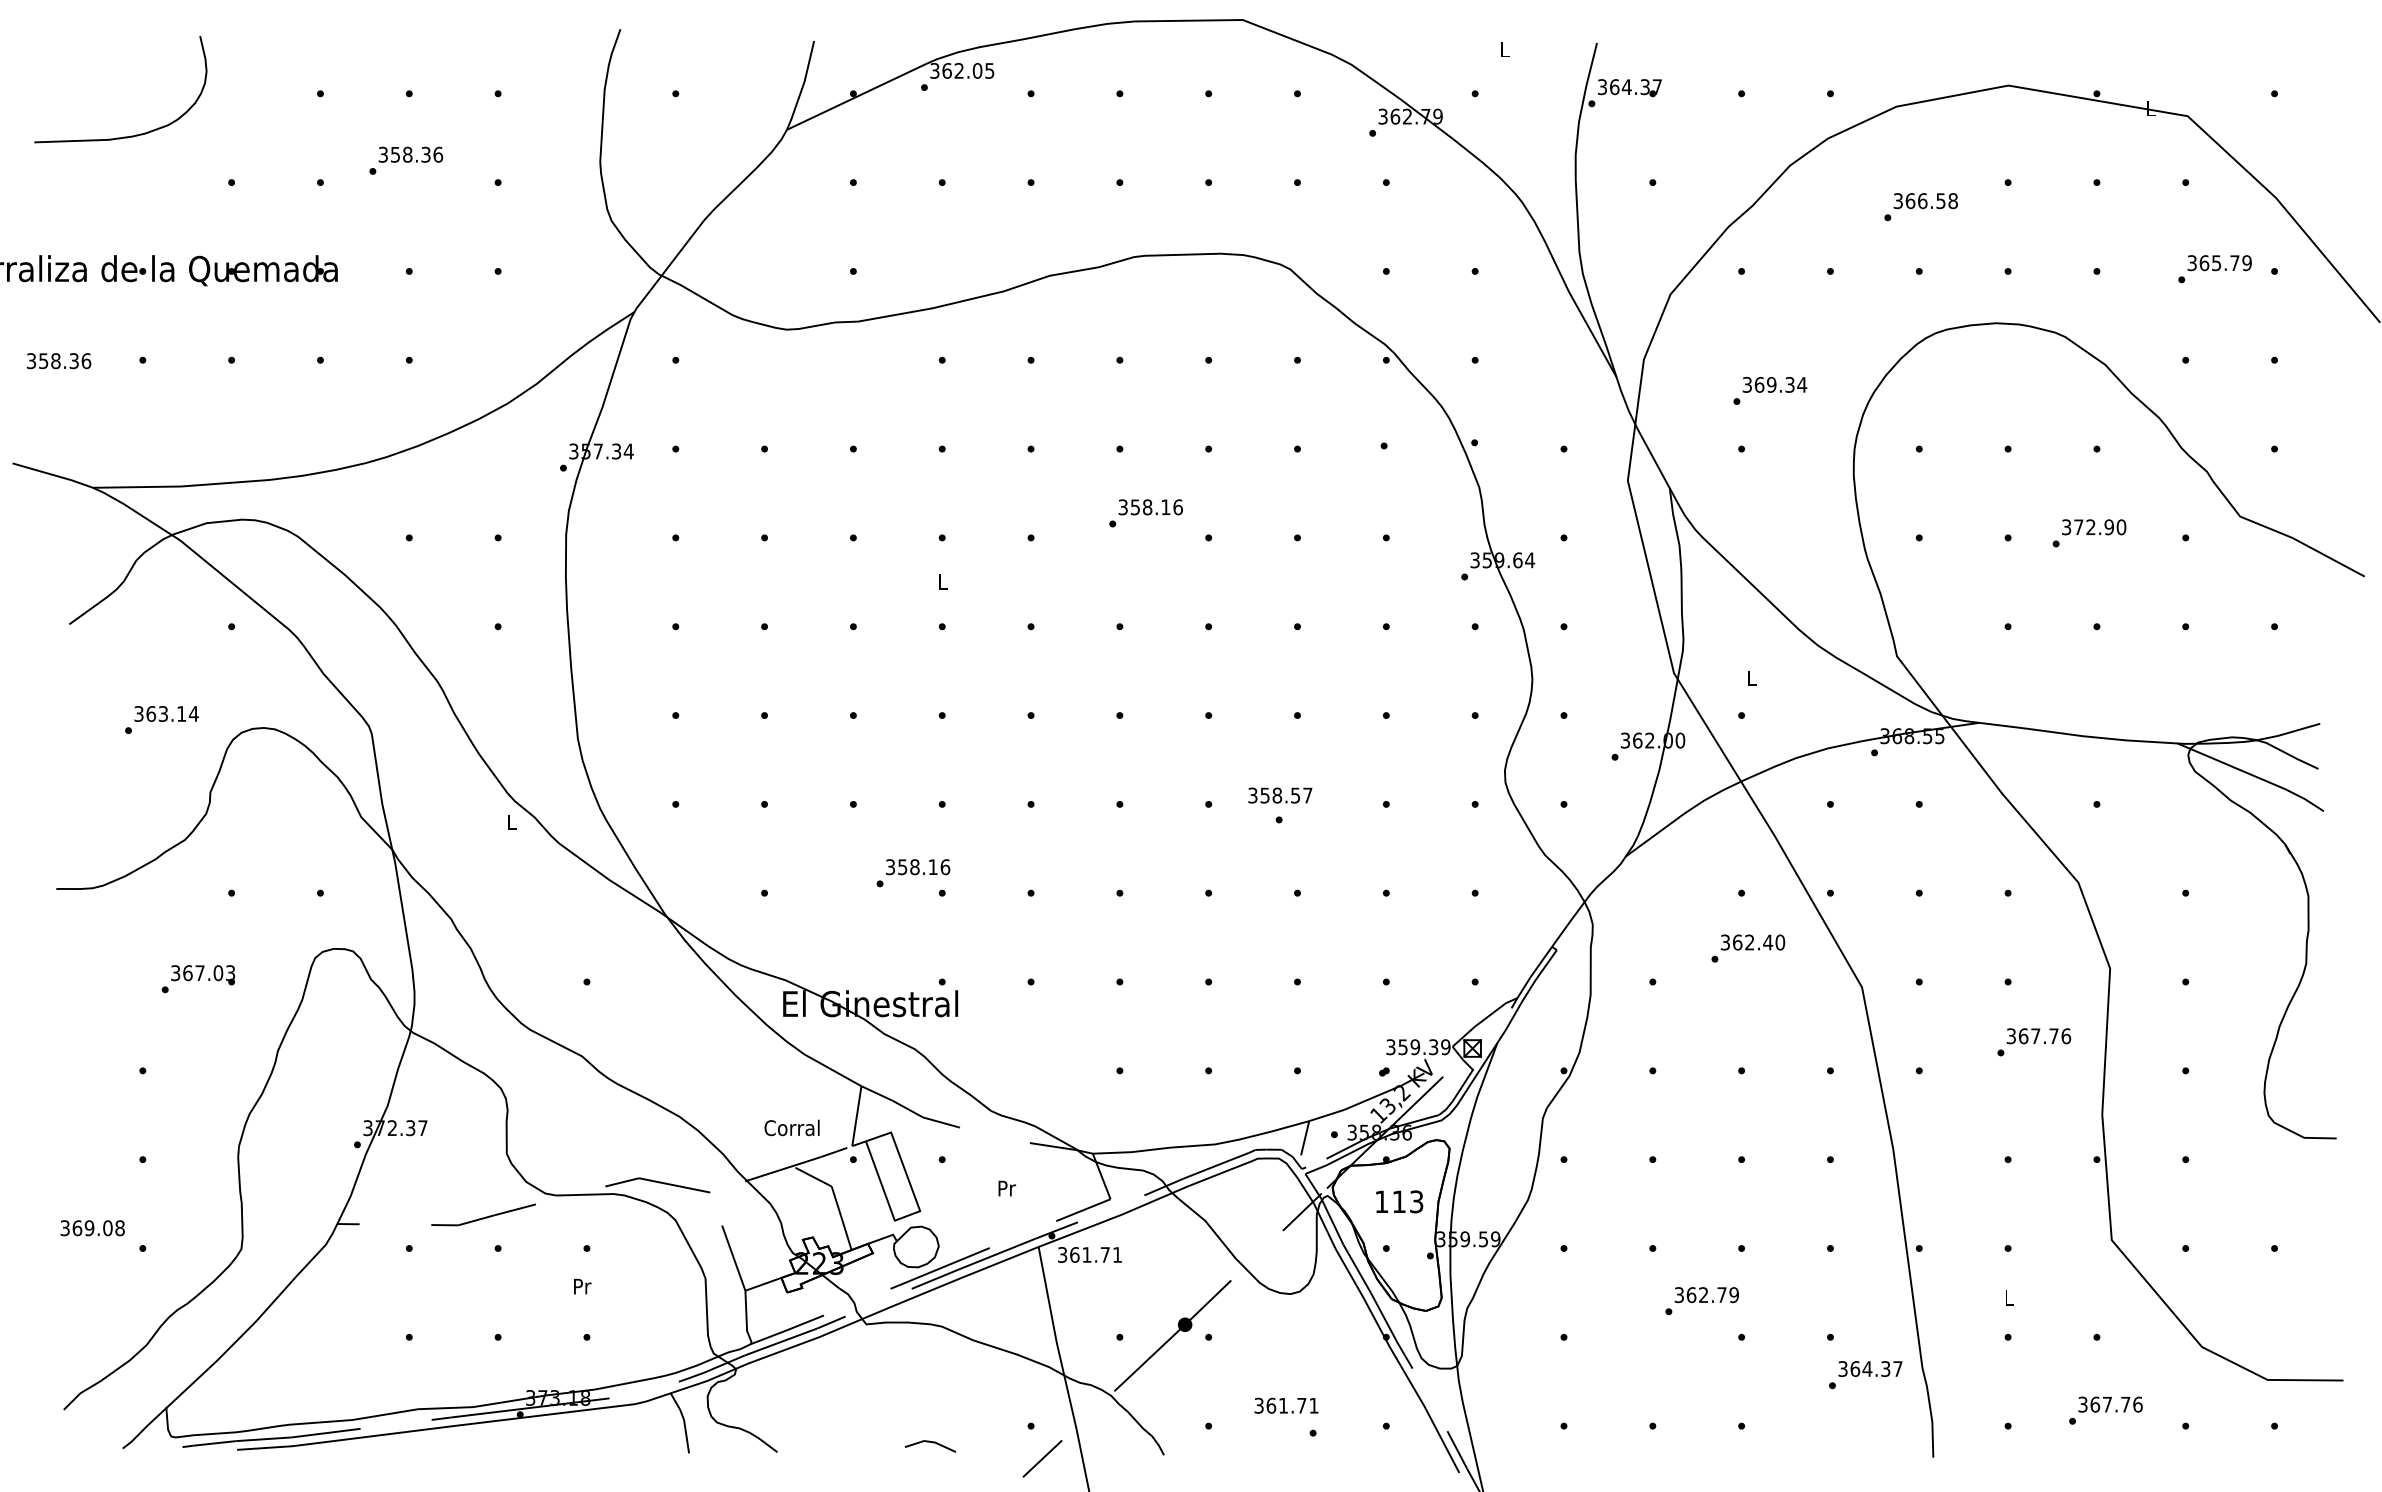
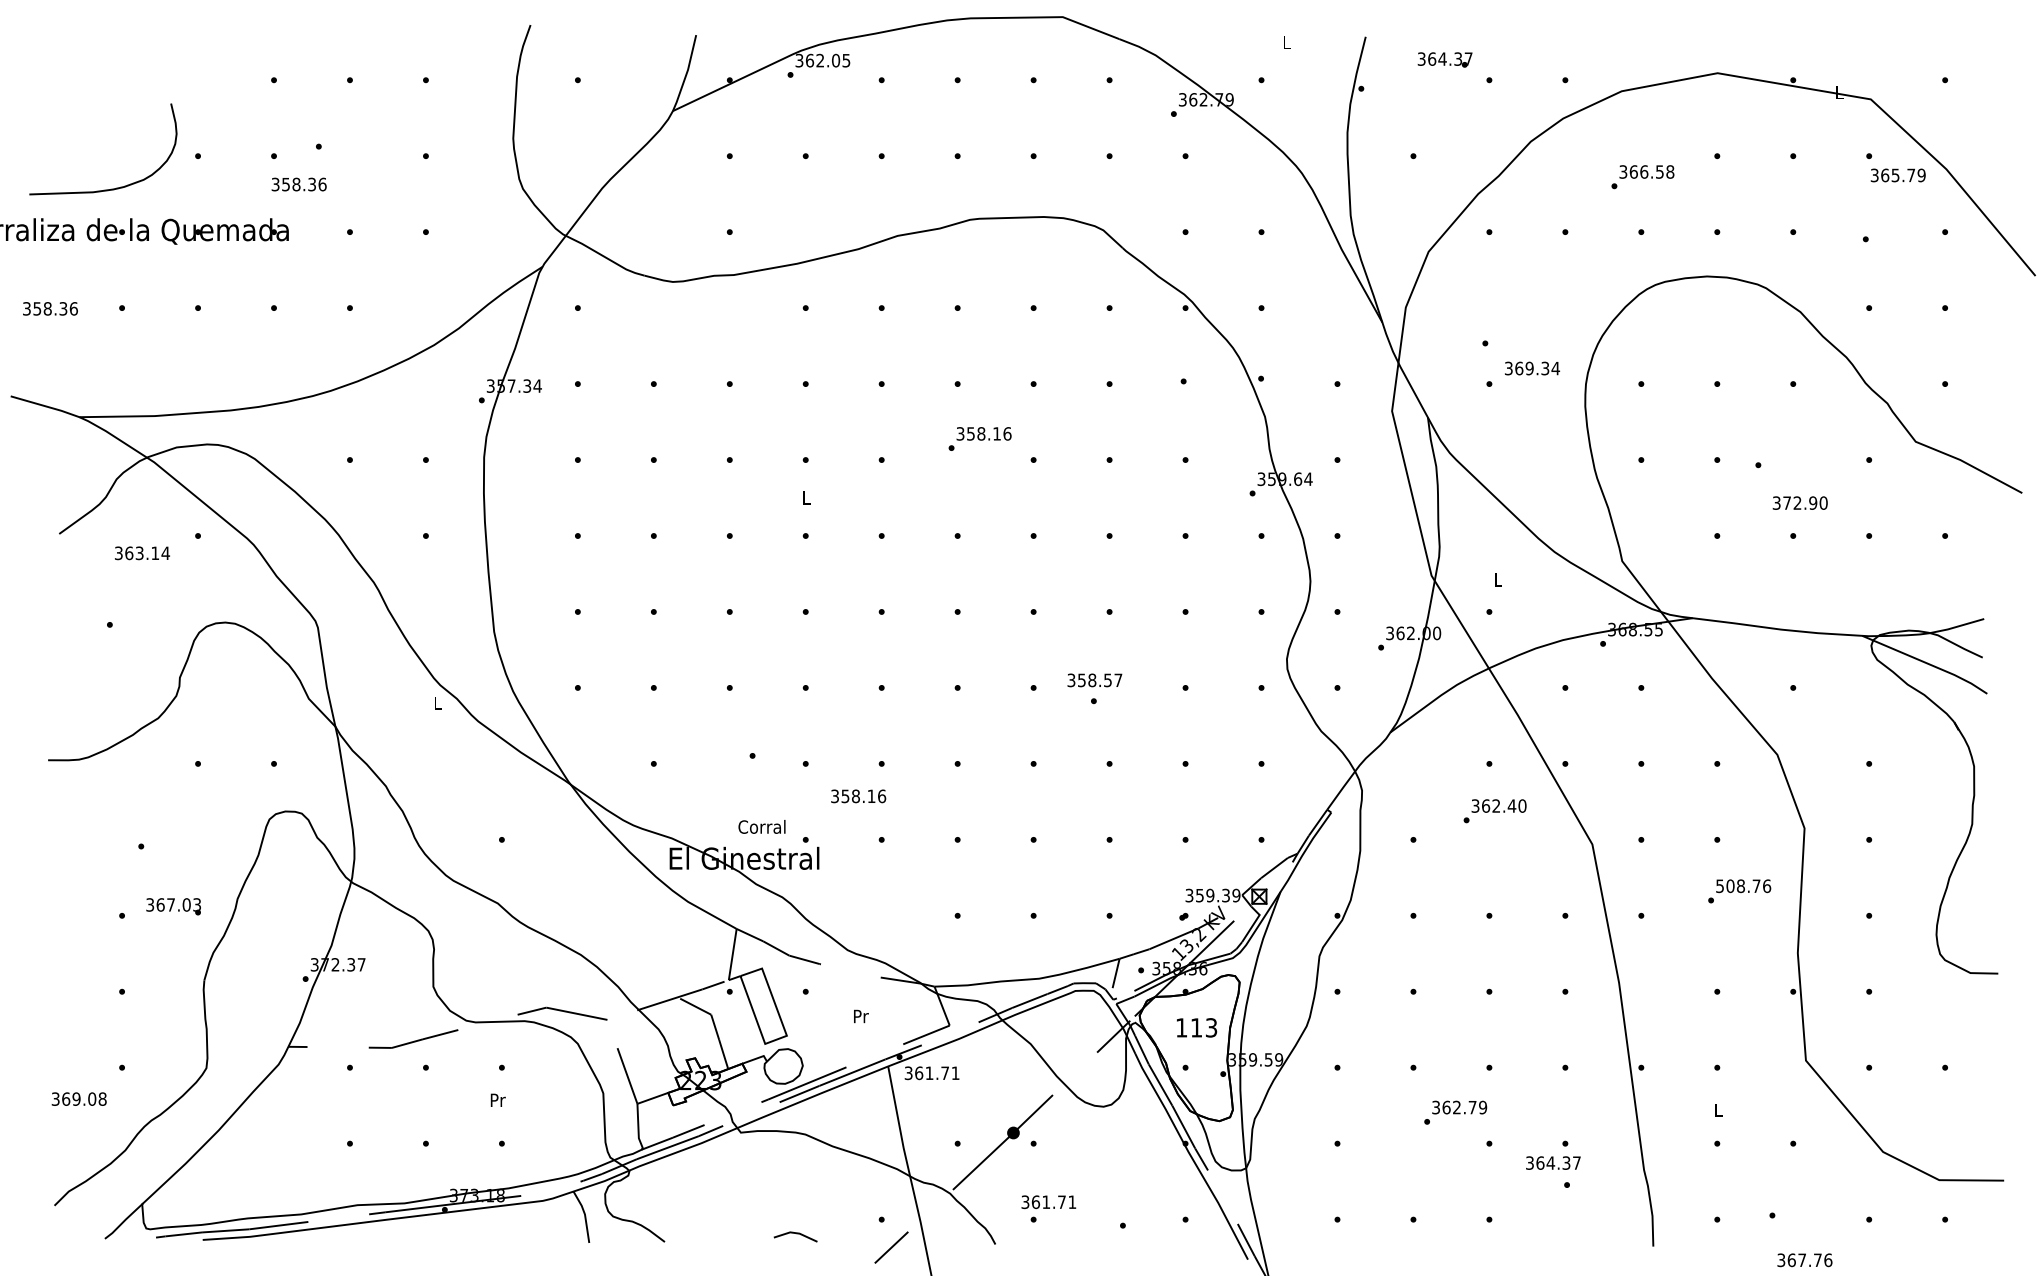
text: (1629, 88) -> (1444, 60), moved
curve: (130, 135) -> (111, 188), moved
text: (410, 154) -> (298, 184), moved
text: (2219, 263) -> (1898, 175), moved
text: (1774, 384) -> (1532, 368), moved
text: (2094, 527) -> (1800, 503), moved
text: (166, 713) -> (142, 552), moved
text: (918, 867) -> (859, 796), moved
text: (203, 975) -> (173, 906), moved
text: (2023, 1036) -> (1730, 886), 367.76 -> 508.76
text: (791, 1127) -> (761, 826), moved
text: (92, 1228) -> (79, 1099), moved
text: (1870, 1368) -> (1553, 1162), moved
text: (2110, 1404) -> (1804, 1260), moved
text: (1286, 1405) -> (1048, 1202), moved

